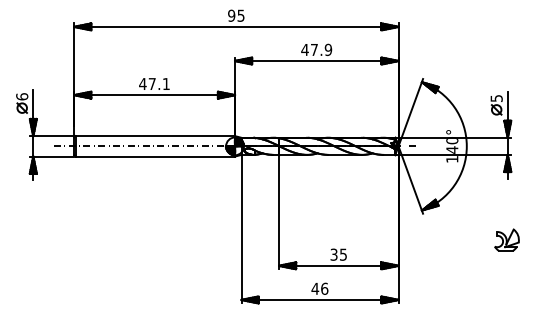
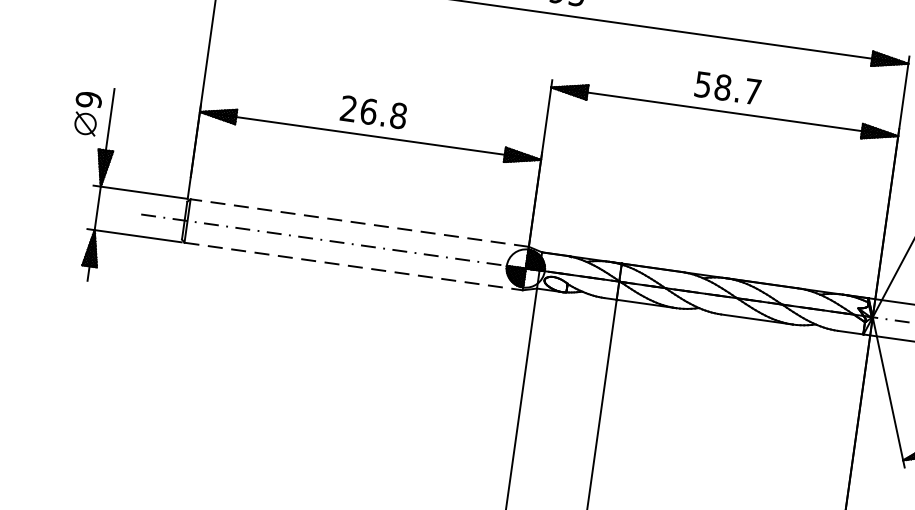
text: (316, 49) -> (727, 87), 47.9 -> 58.7
text: (154, 83) -> (373, 111), 47.1 -> 26.8
text: (22, 96) -> (89, 99), 6 -> 9
line: (155, 136) -> (359, 223), solid -> dashed
line: (155, 156) -> (353, 266), solid -> dashed

